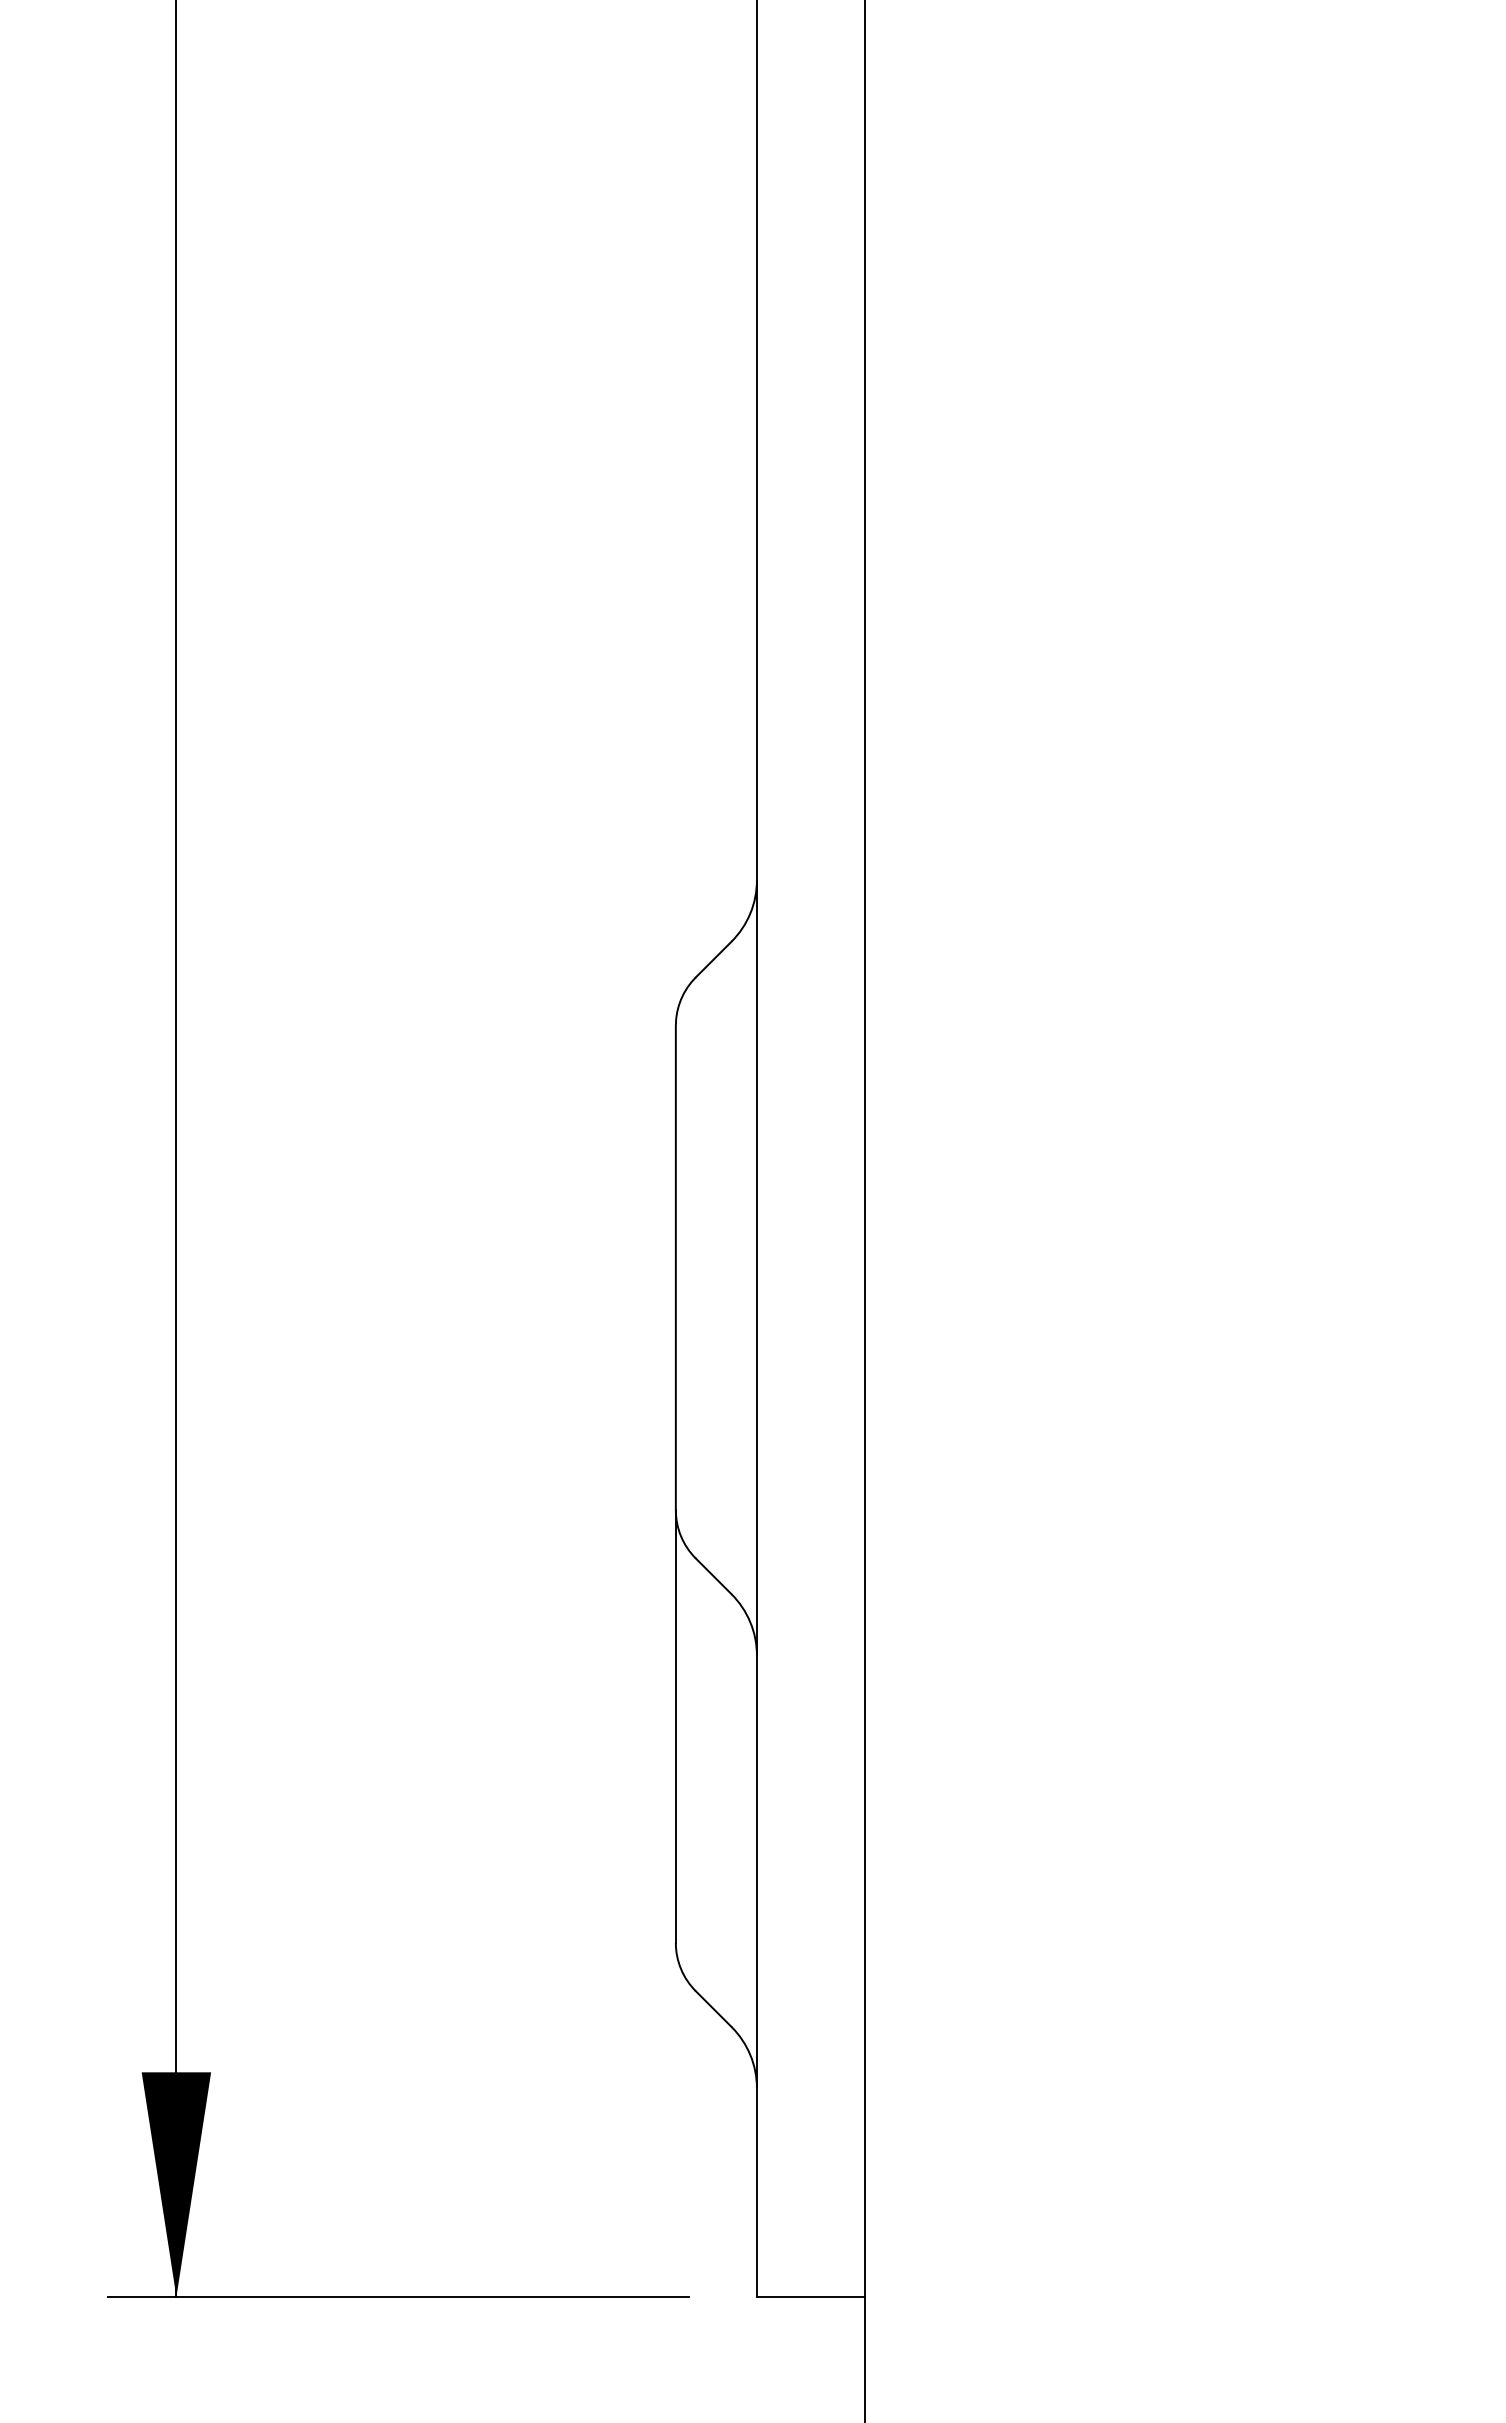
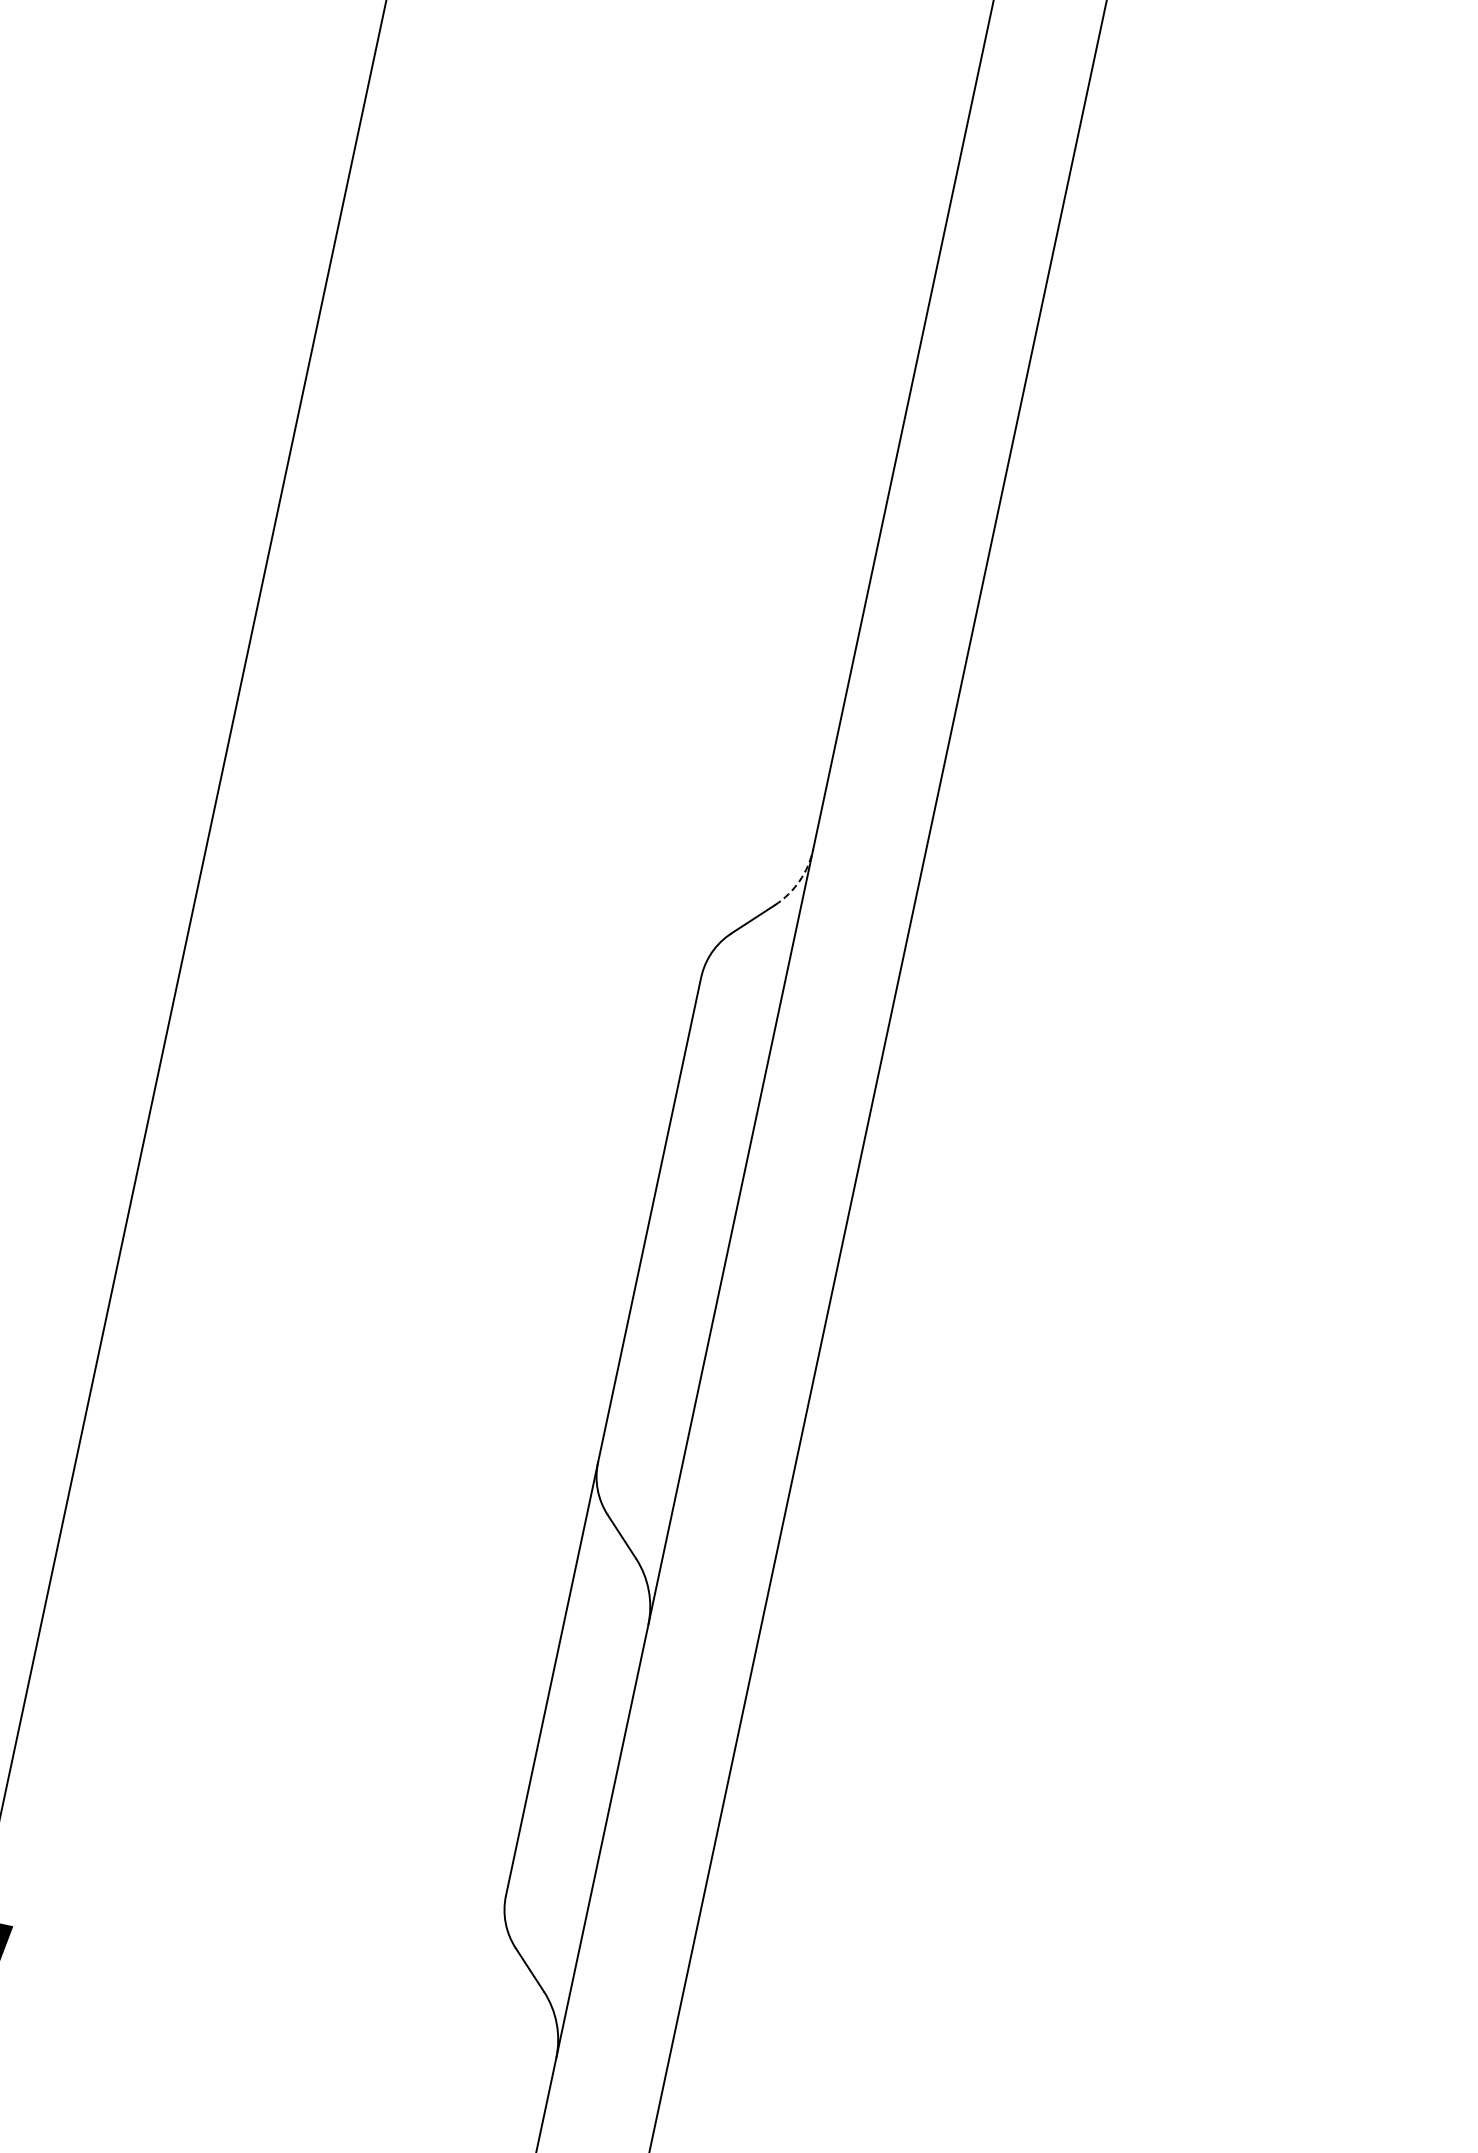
arc: (750, 913) -> (799, 881), solid -> dashed

